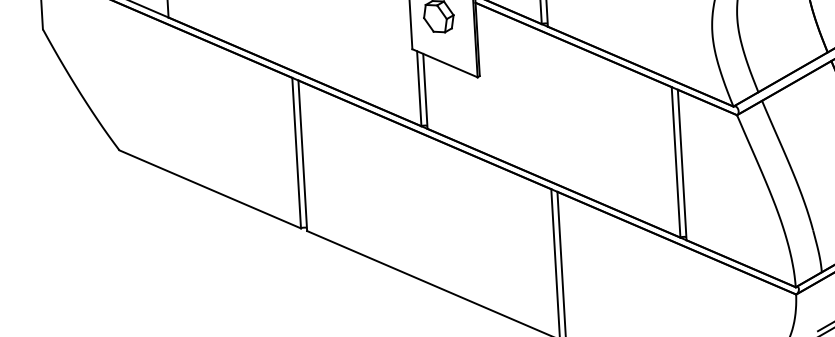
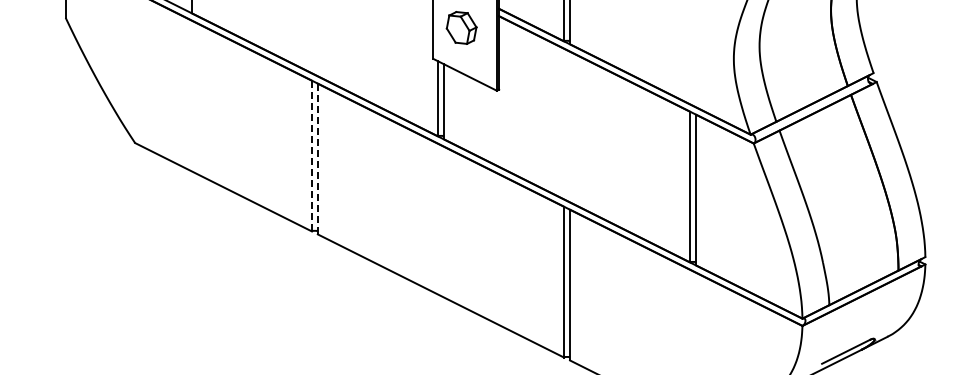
line: (296, 153) -> (311, 156), solid -> dashed
line: (302, 155) -> (317, 158), solid -> dashed

